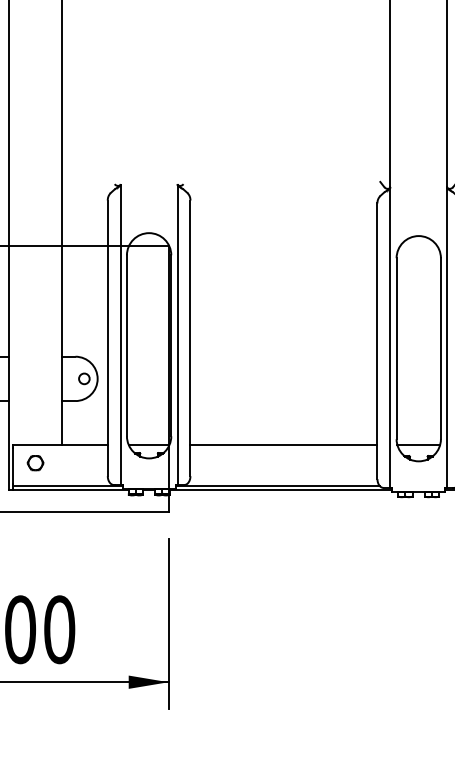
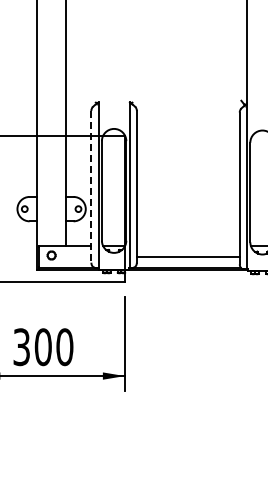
line: (108, 337) -> (91, 186), solid -> dashed
line: (282, 444) -> (187, 256), moved

